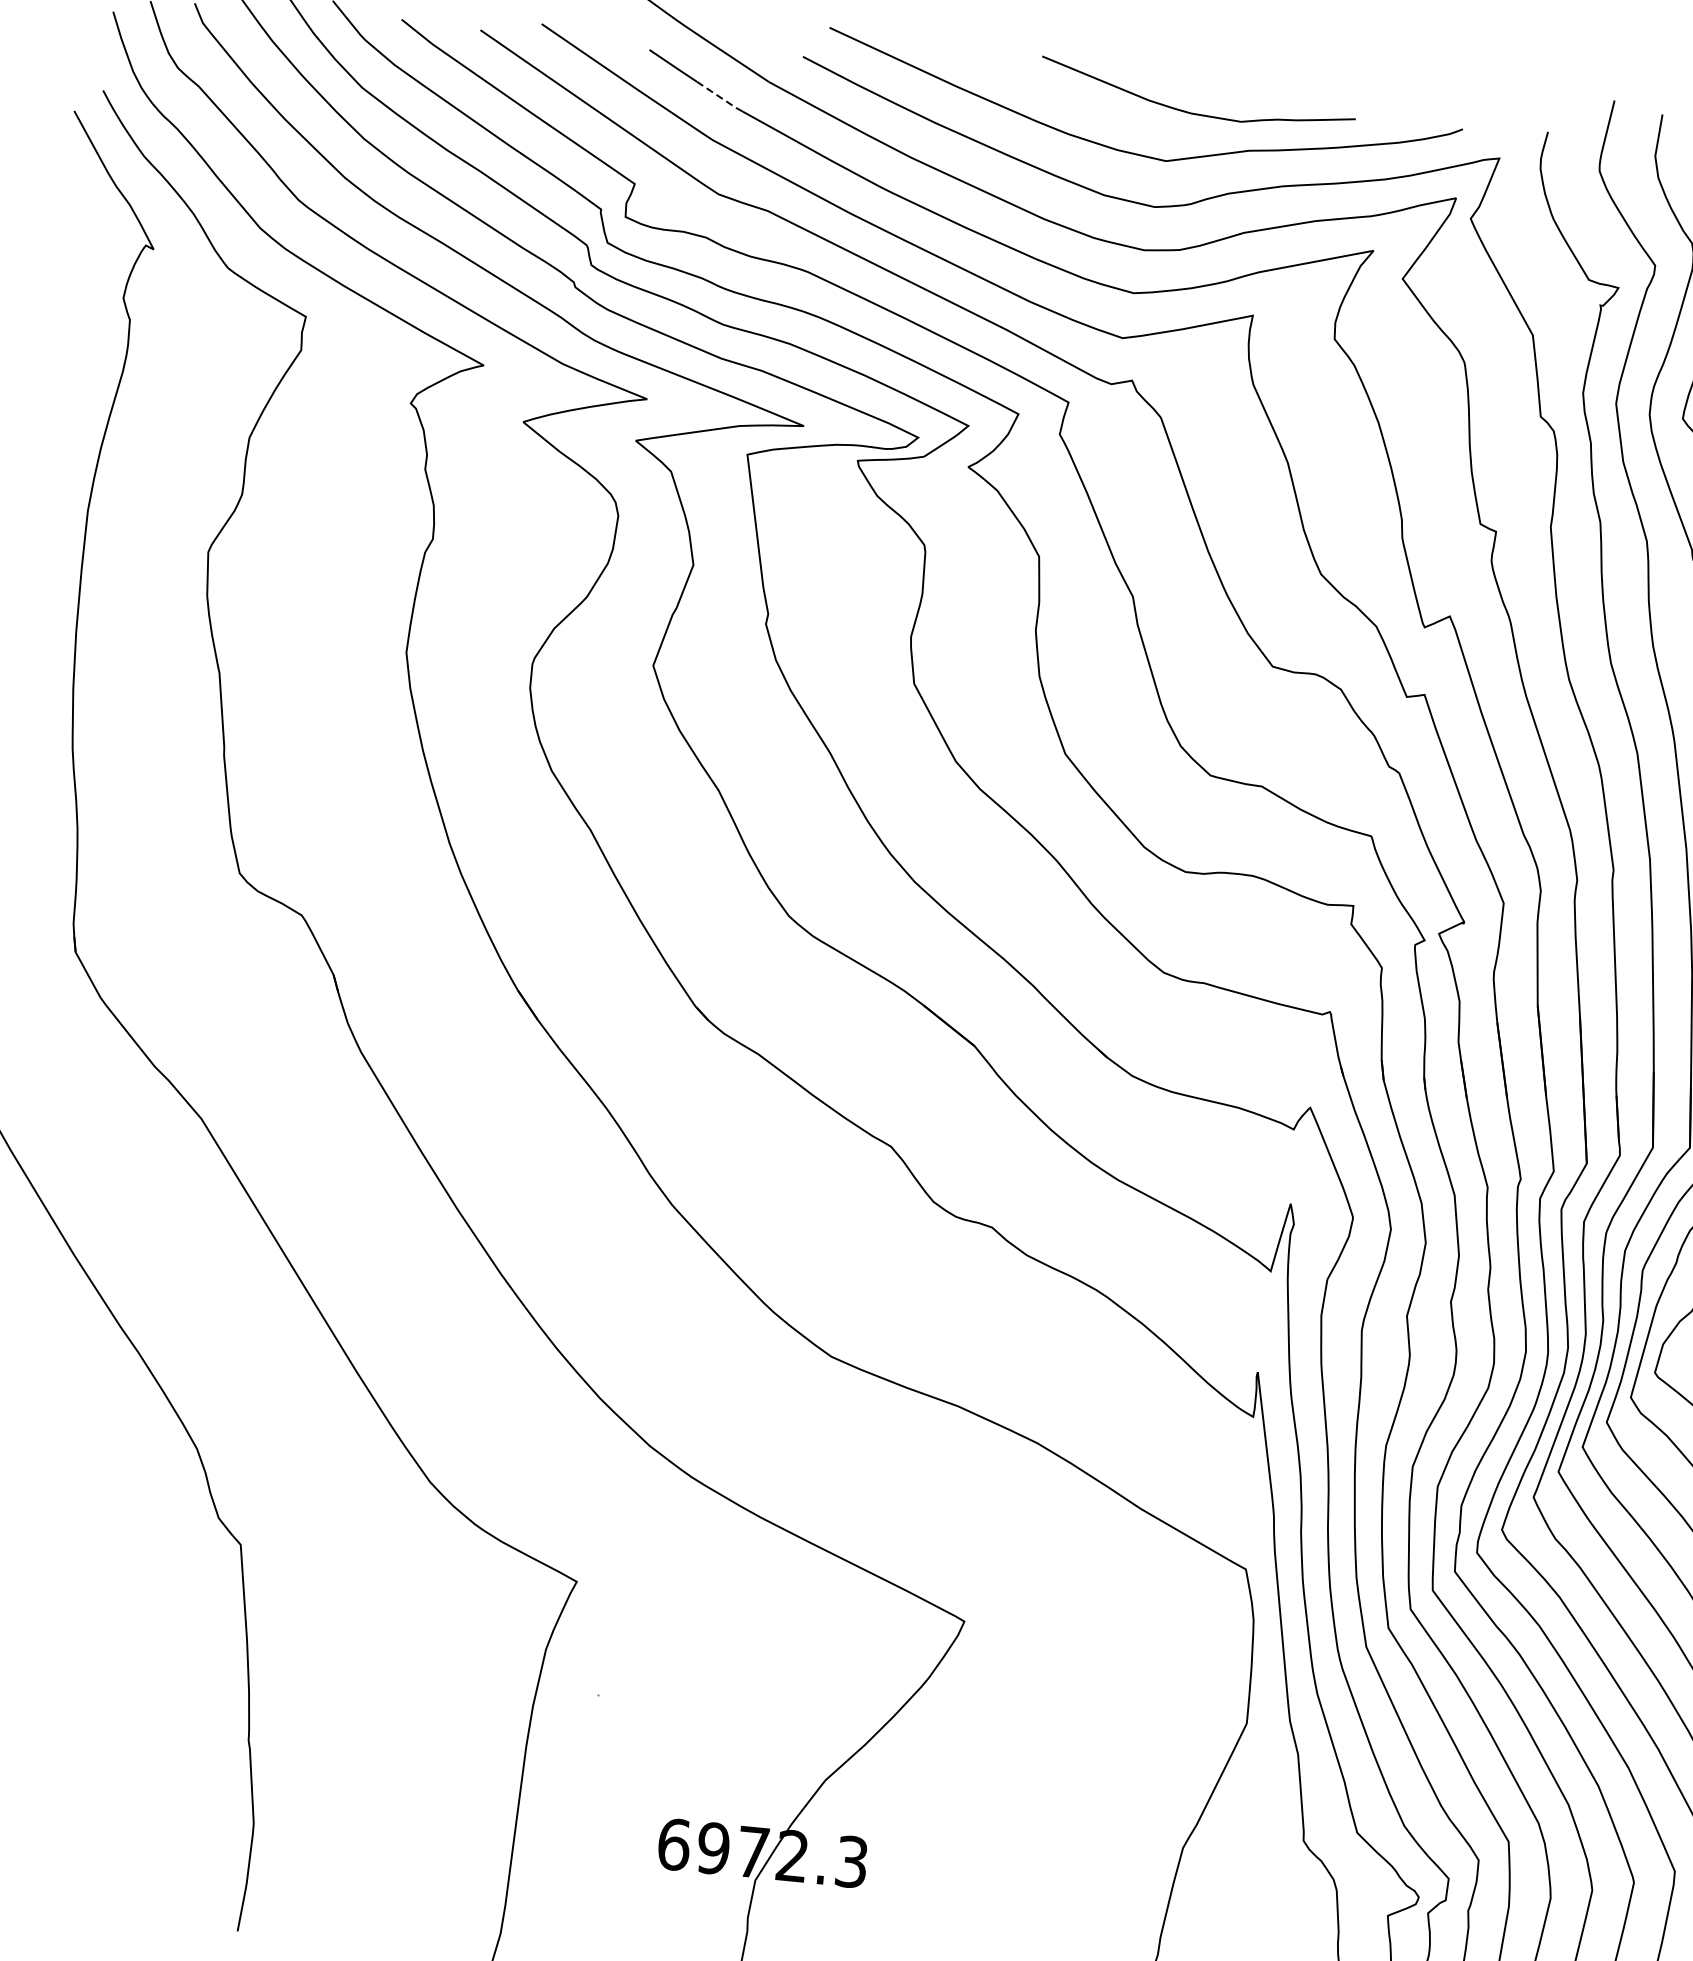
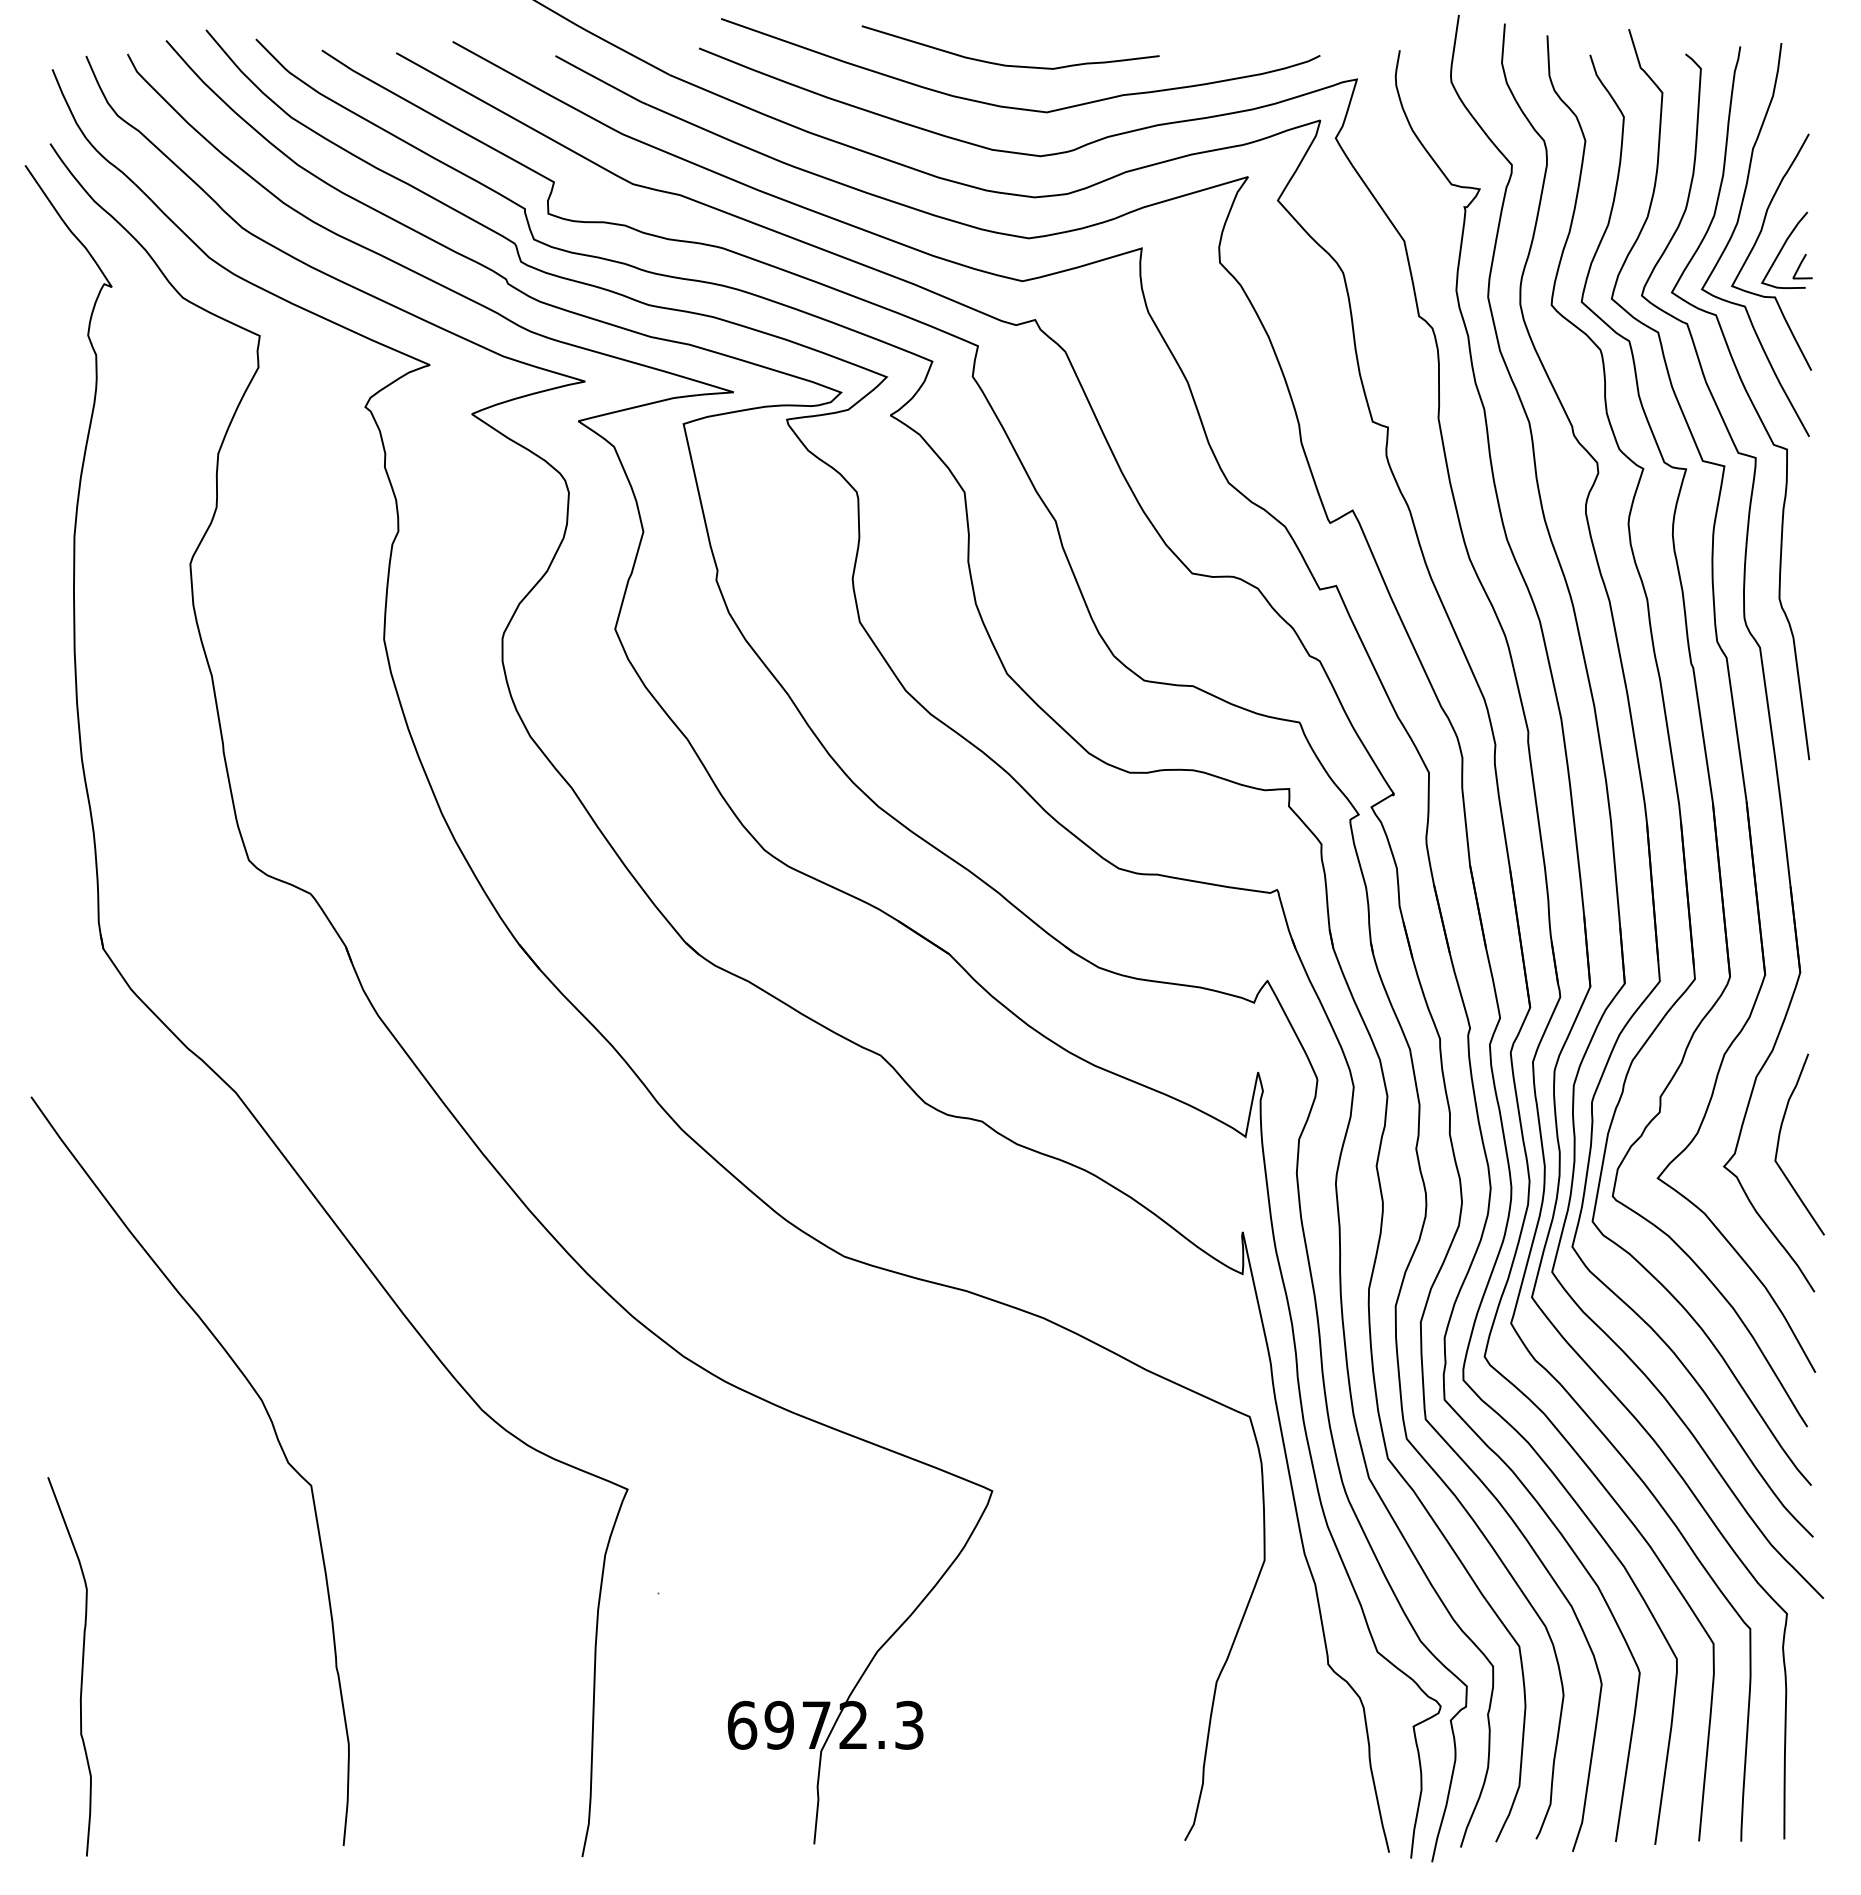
line: (720, 97) -> (625, 93), dashed -> solid
curve: (1192, 112) -> (1006, 64), moved

